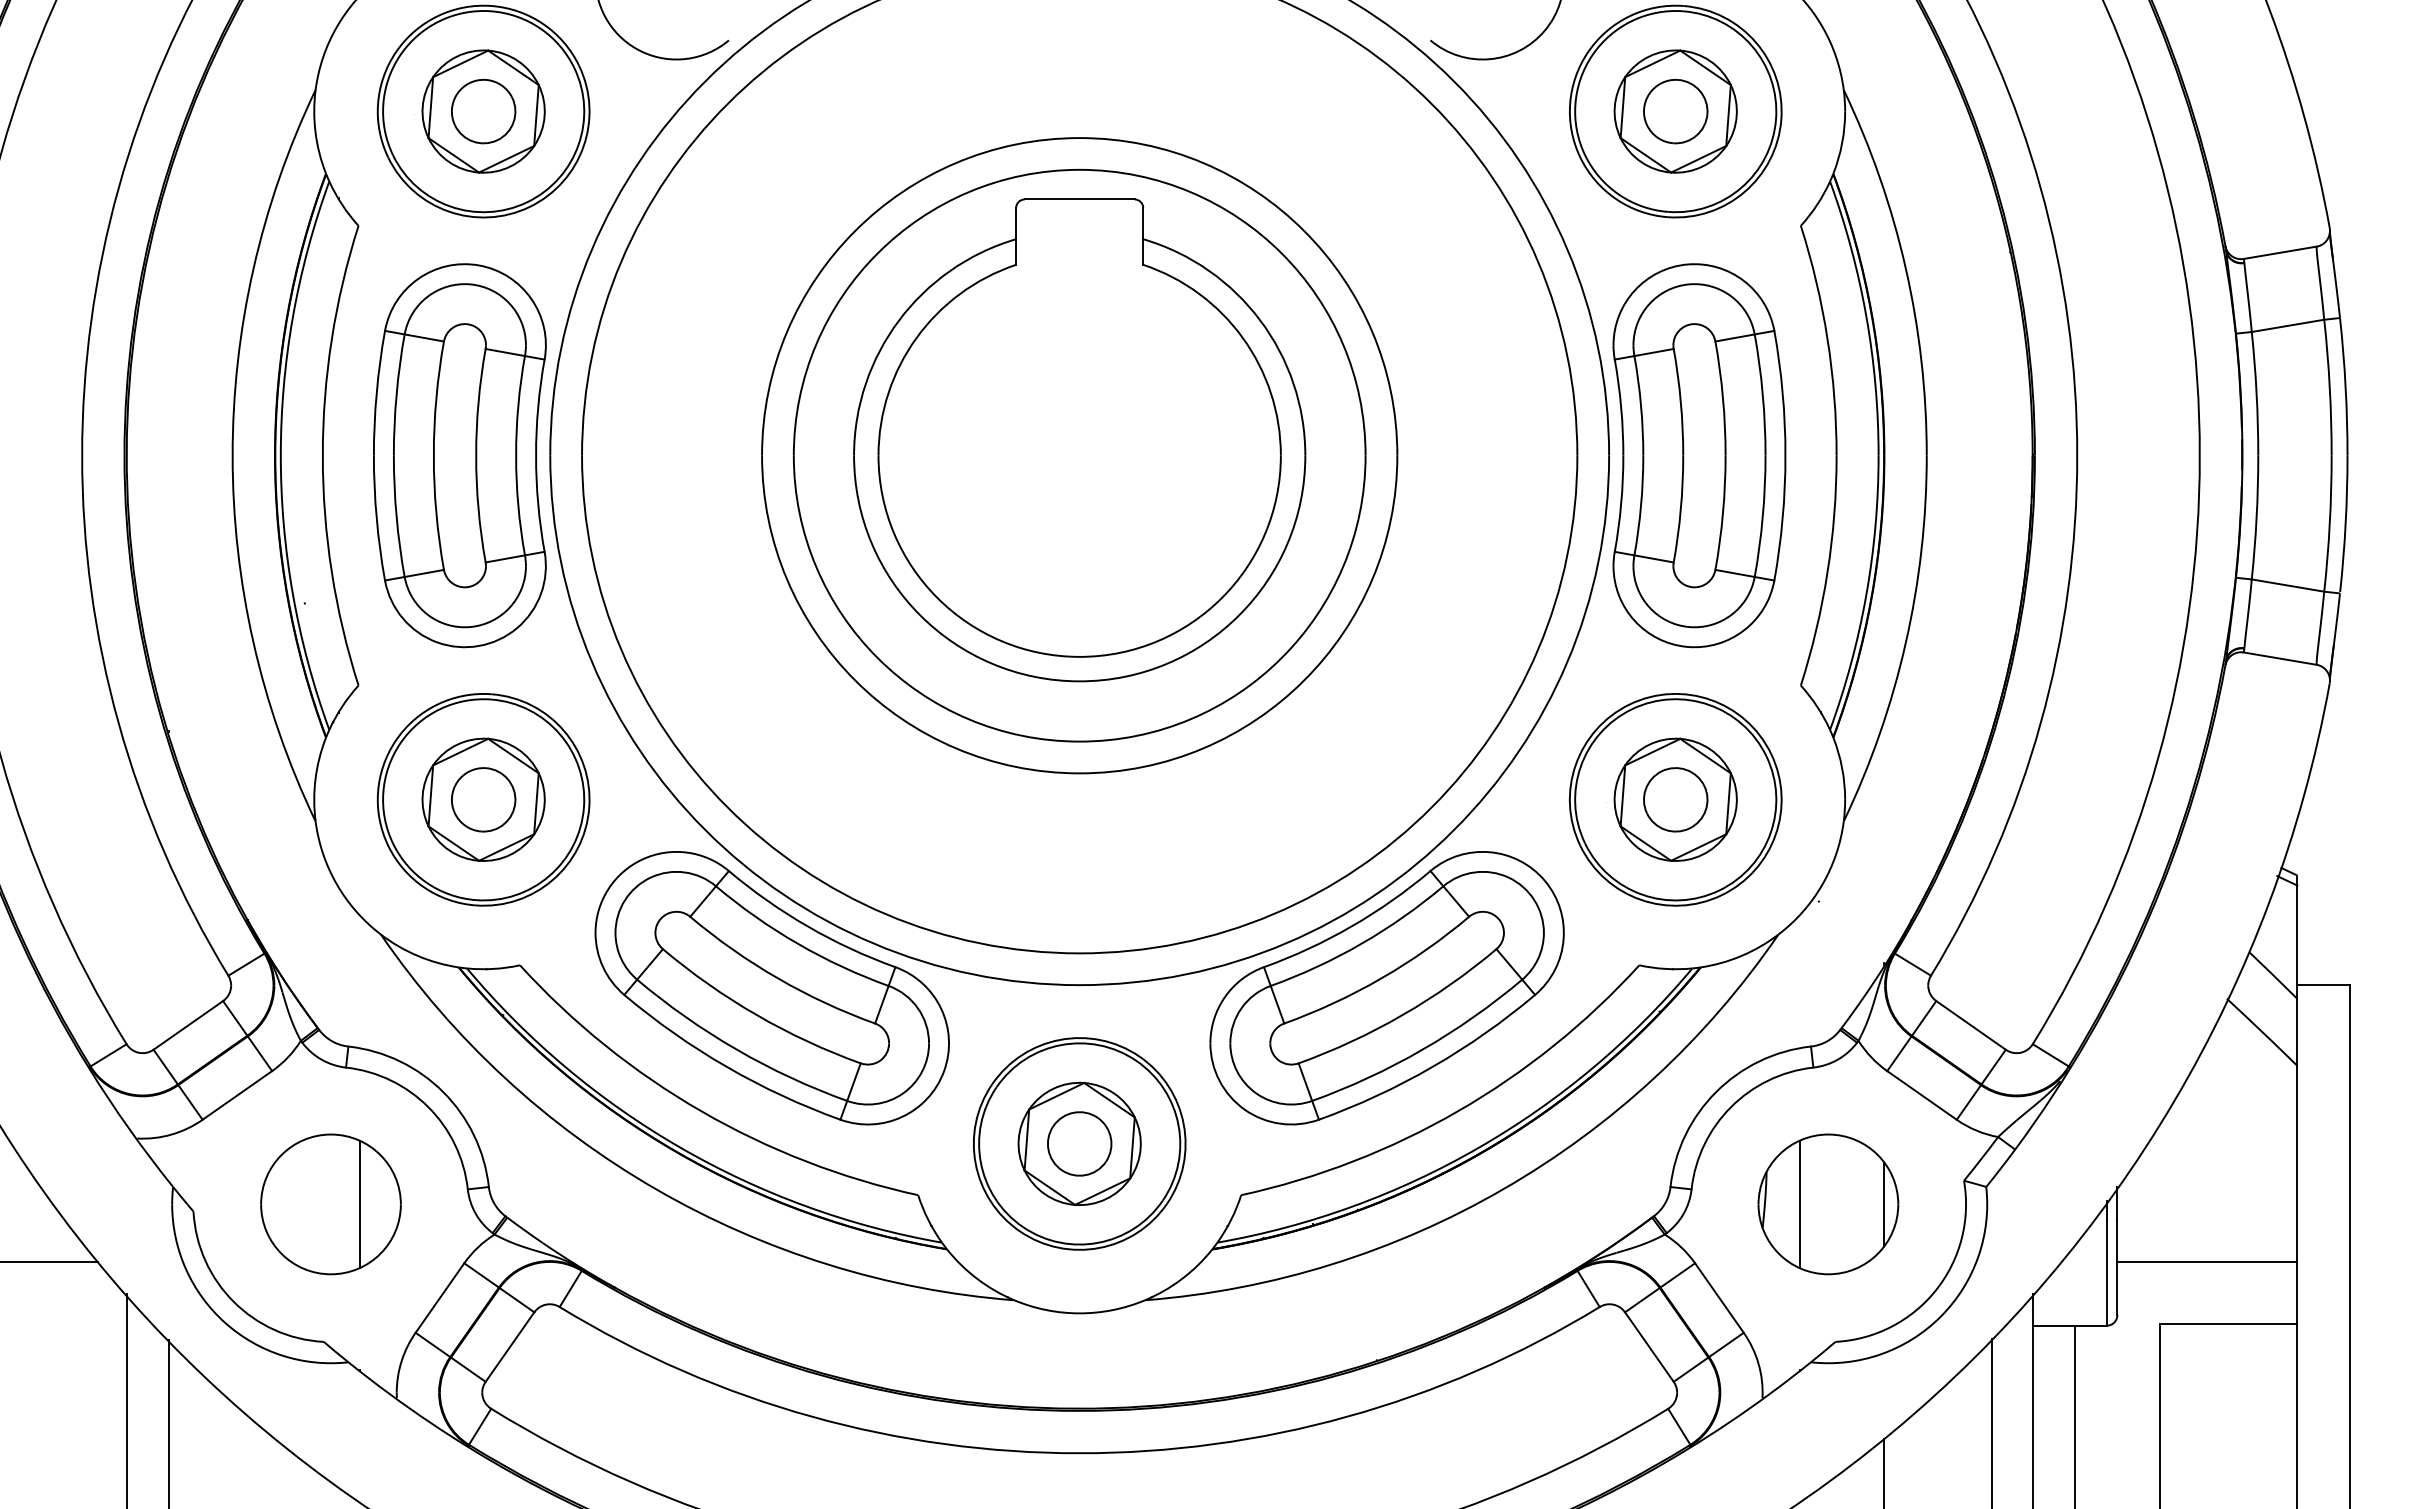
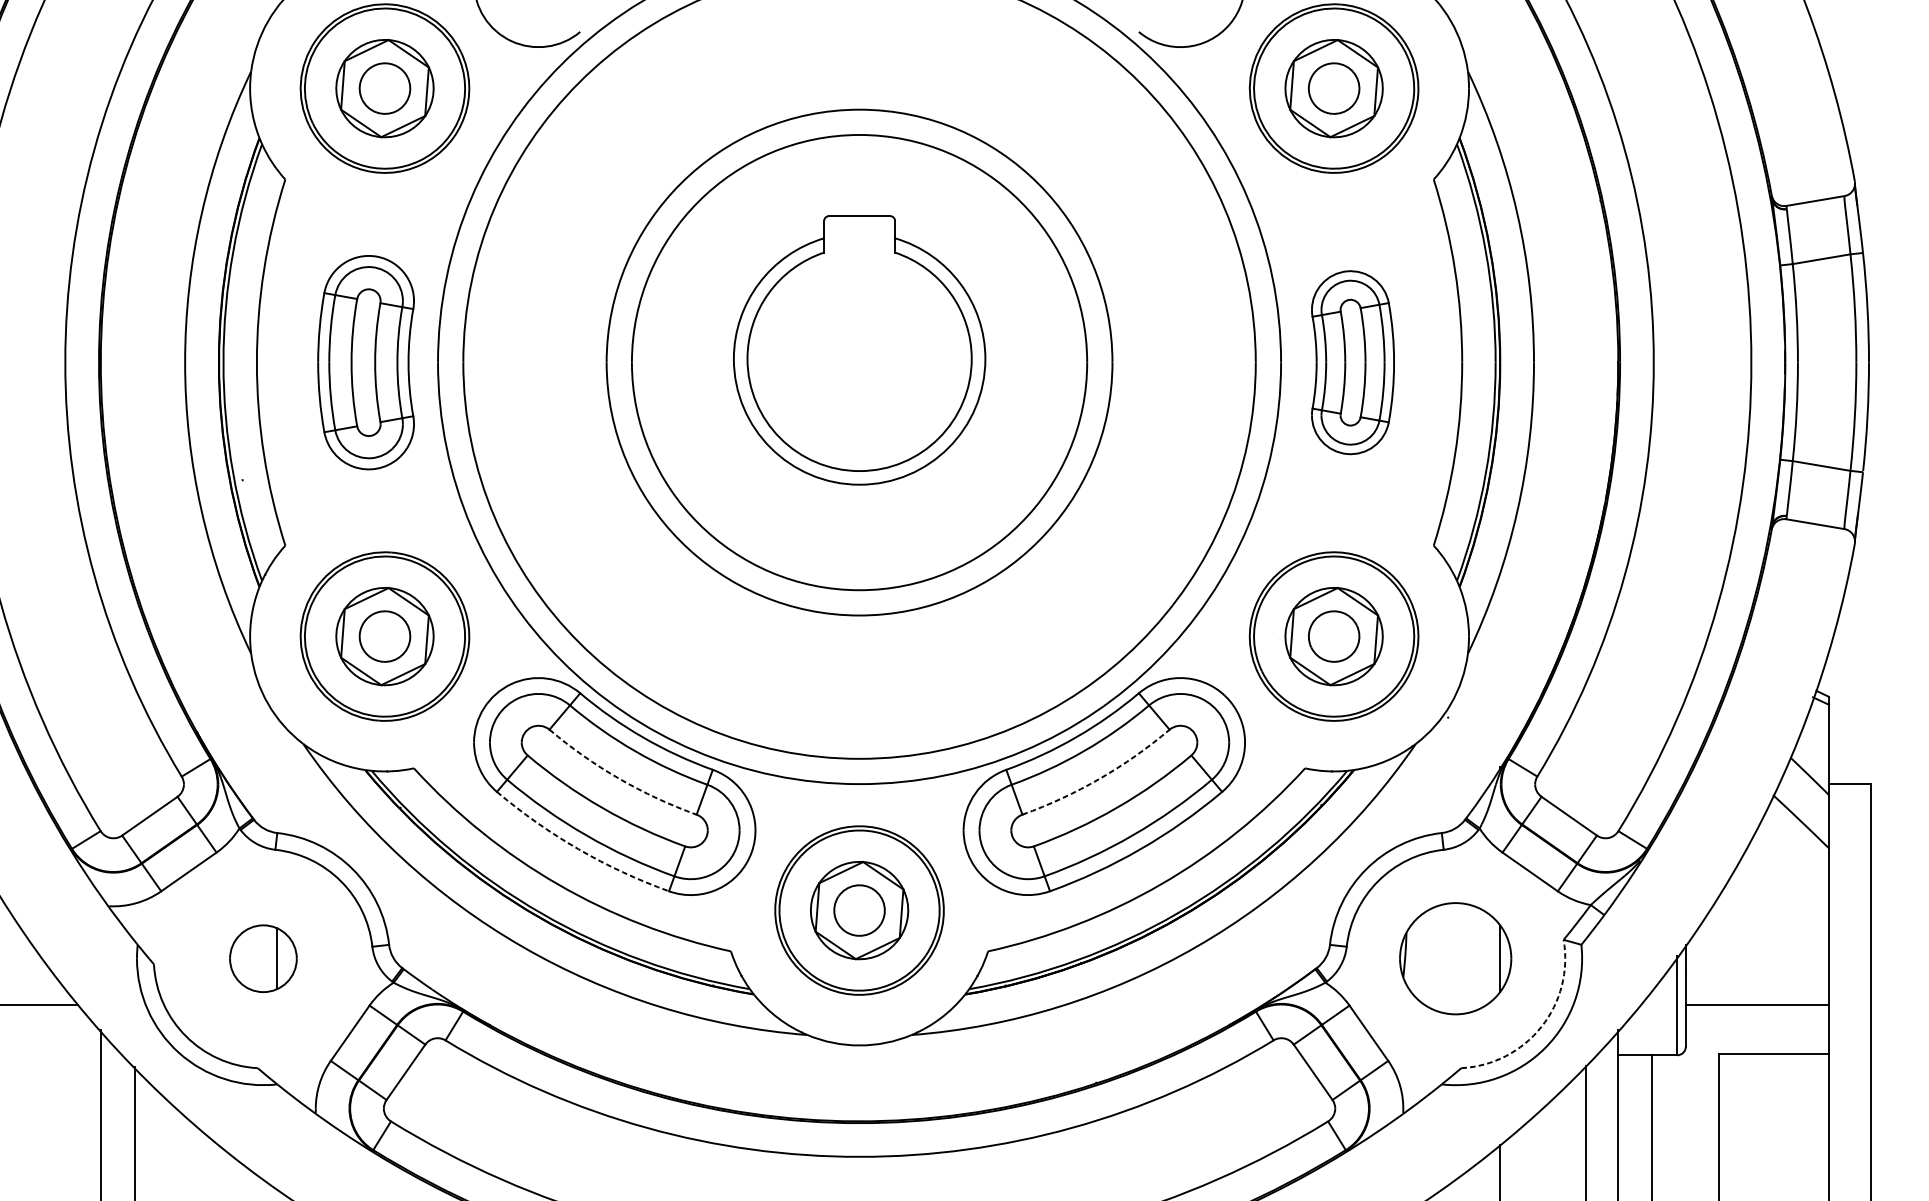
part: (1079, 440) -> (859, 350), size x0.7
part: (459, 455) -> (365, 362), size x0.7
part: (1699, 455) -> (1353, 362), size x0.6
arc: (777, 978) -> (618, 778), solid -> dashed
arc: (1381, 978) -> (1099, 778), solid -> dashed
arc: (726, 1066) -> (578, 848), solid -> dashed
part: (330, 1204) -> (263, 958), size x0.6
line: (1799, 1204) -> (1432, 958), removed
arc: (1936, 1290) -> (1541, 1027), solid -> dashed

